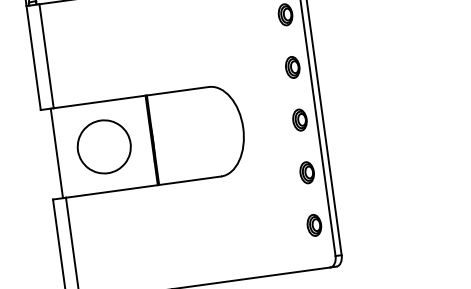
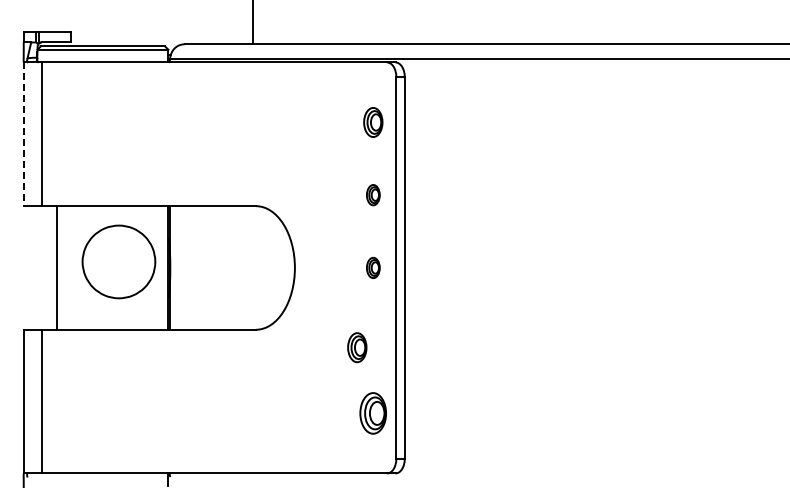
line: (33, 58) -> (23, 134), solid -> dashed
part: (292, 66) -> (373, 194), size x0.7
part: (300, 119) -> (373, 267), size x0.7
part: (103, 146) -> (118, 261), moved
line: (56, 153) -> (57, 267), moved
part: (307, 172) -> (357, 347), moved
part: (314, 225) -> (373, 413), size x1.4

